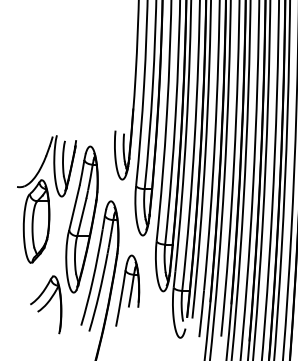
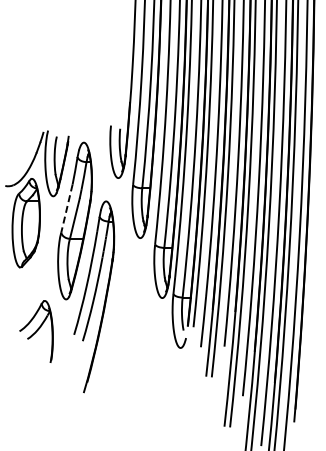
line: (74, 207) -> (66, 208), solid -> dashed
part: (127, 289) -> (123, 296), removed
part: (46, 304) -> (36, 331), moved

